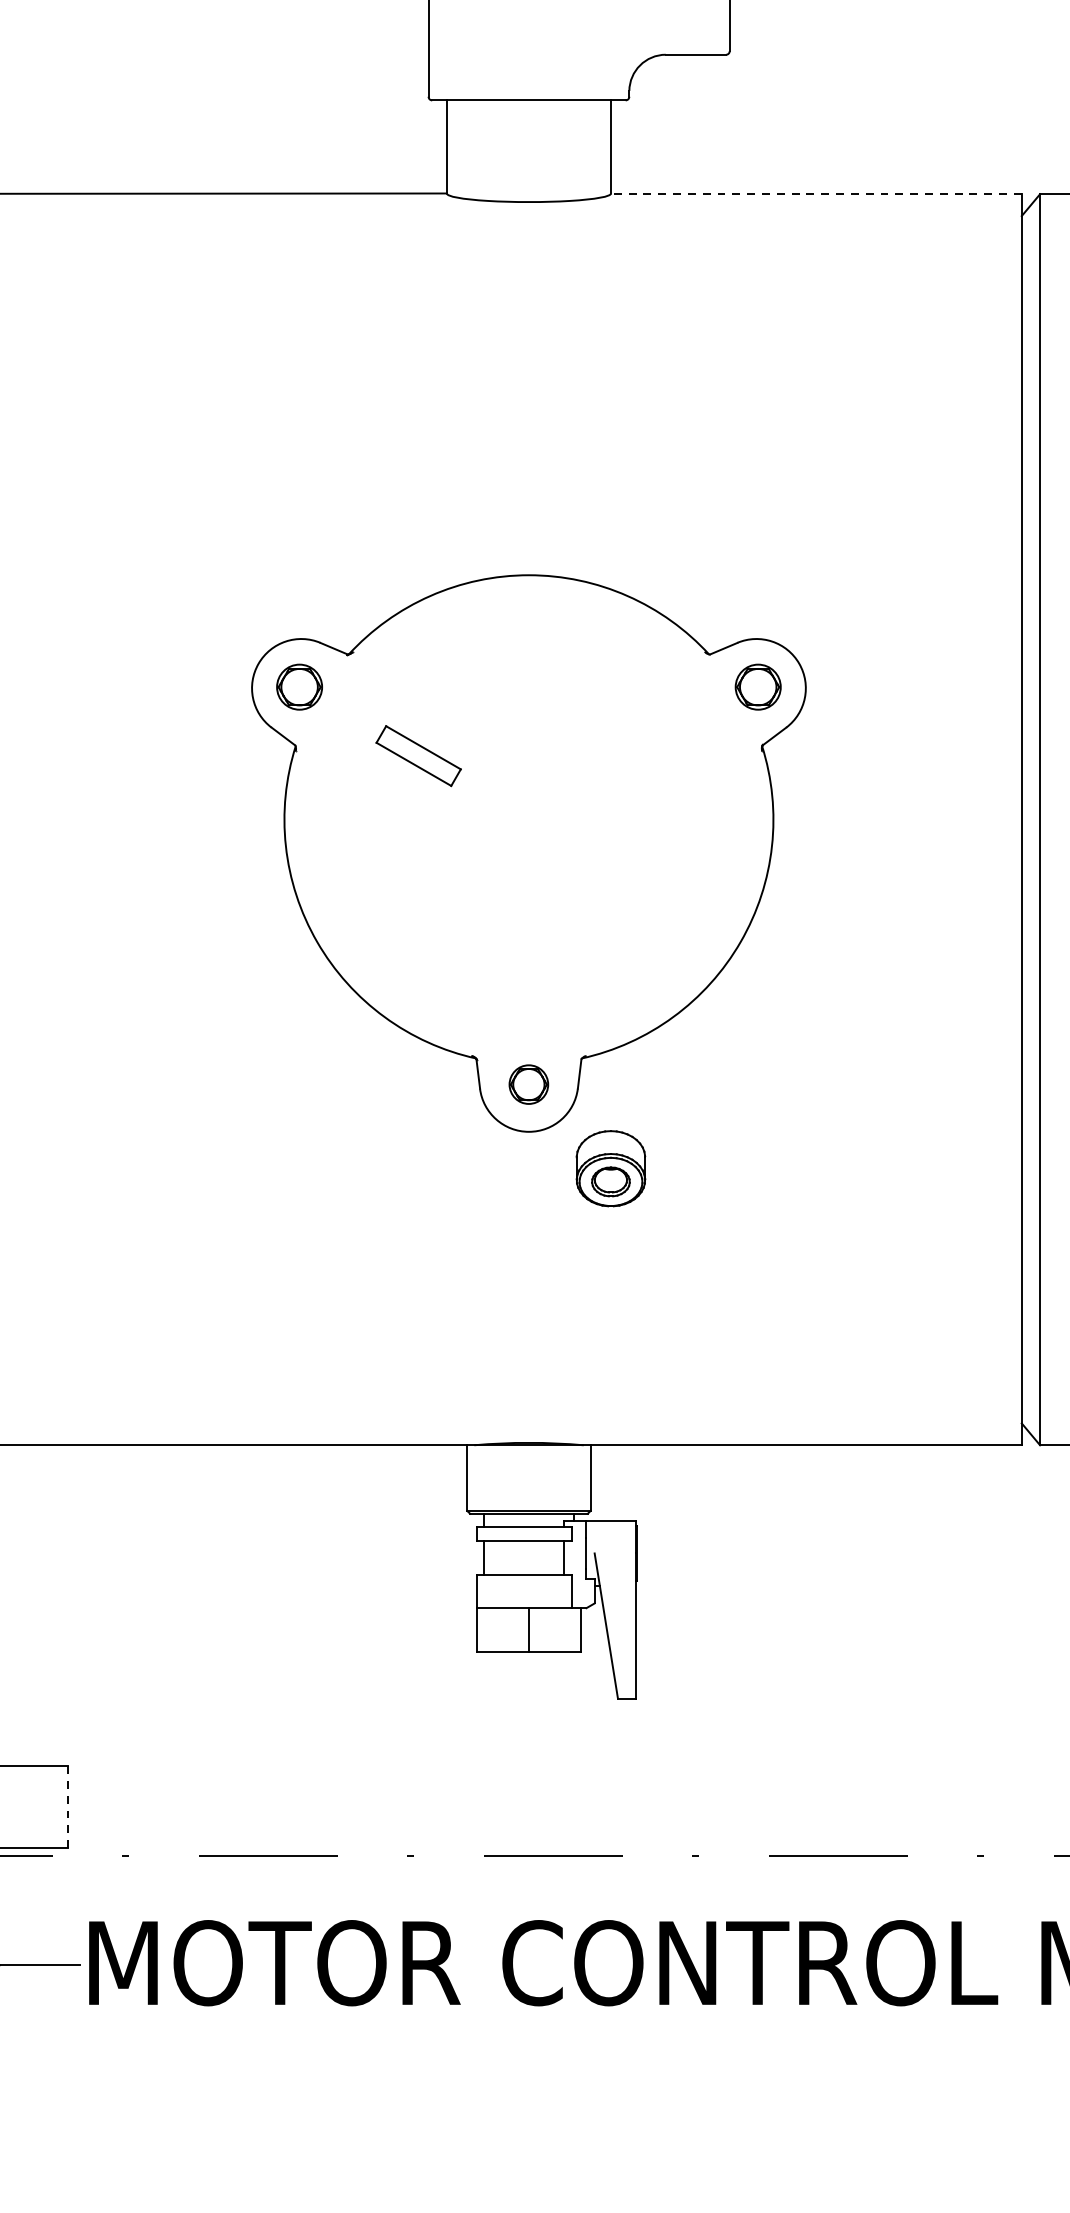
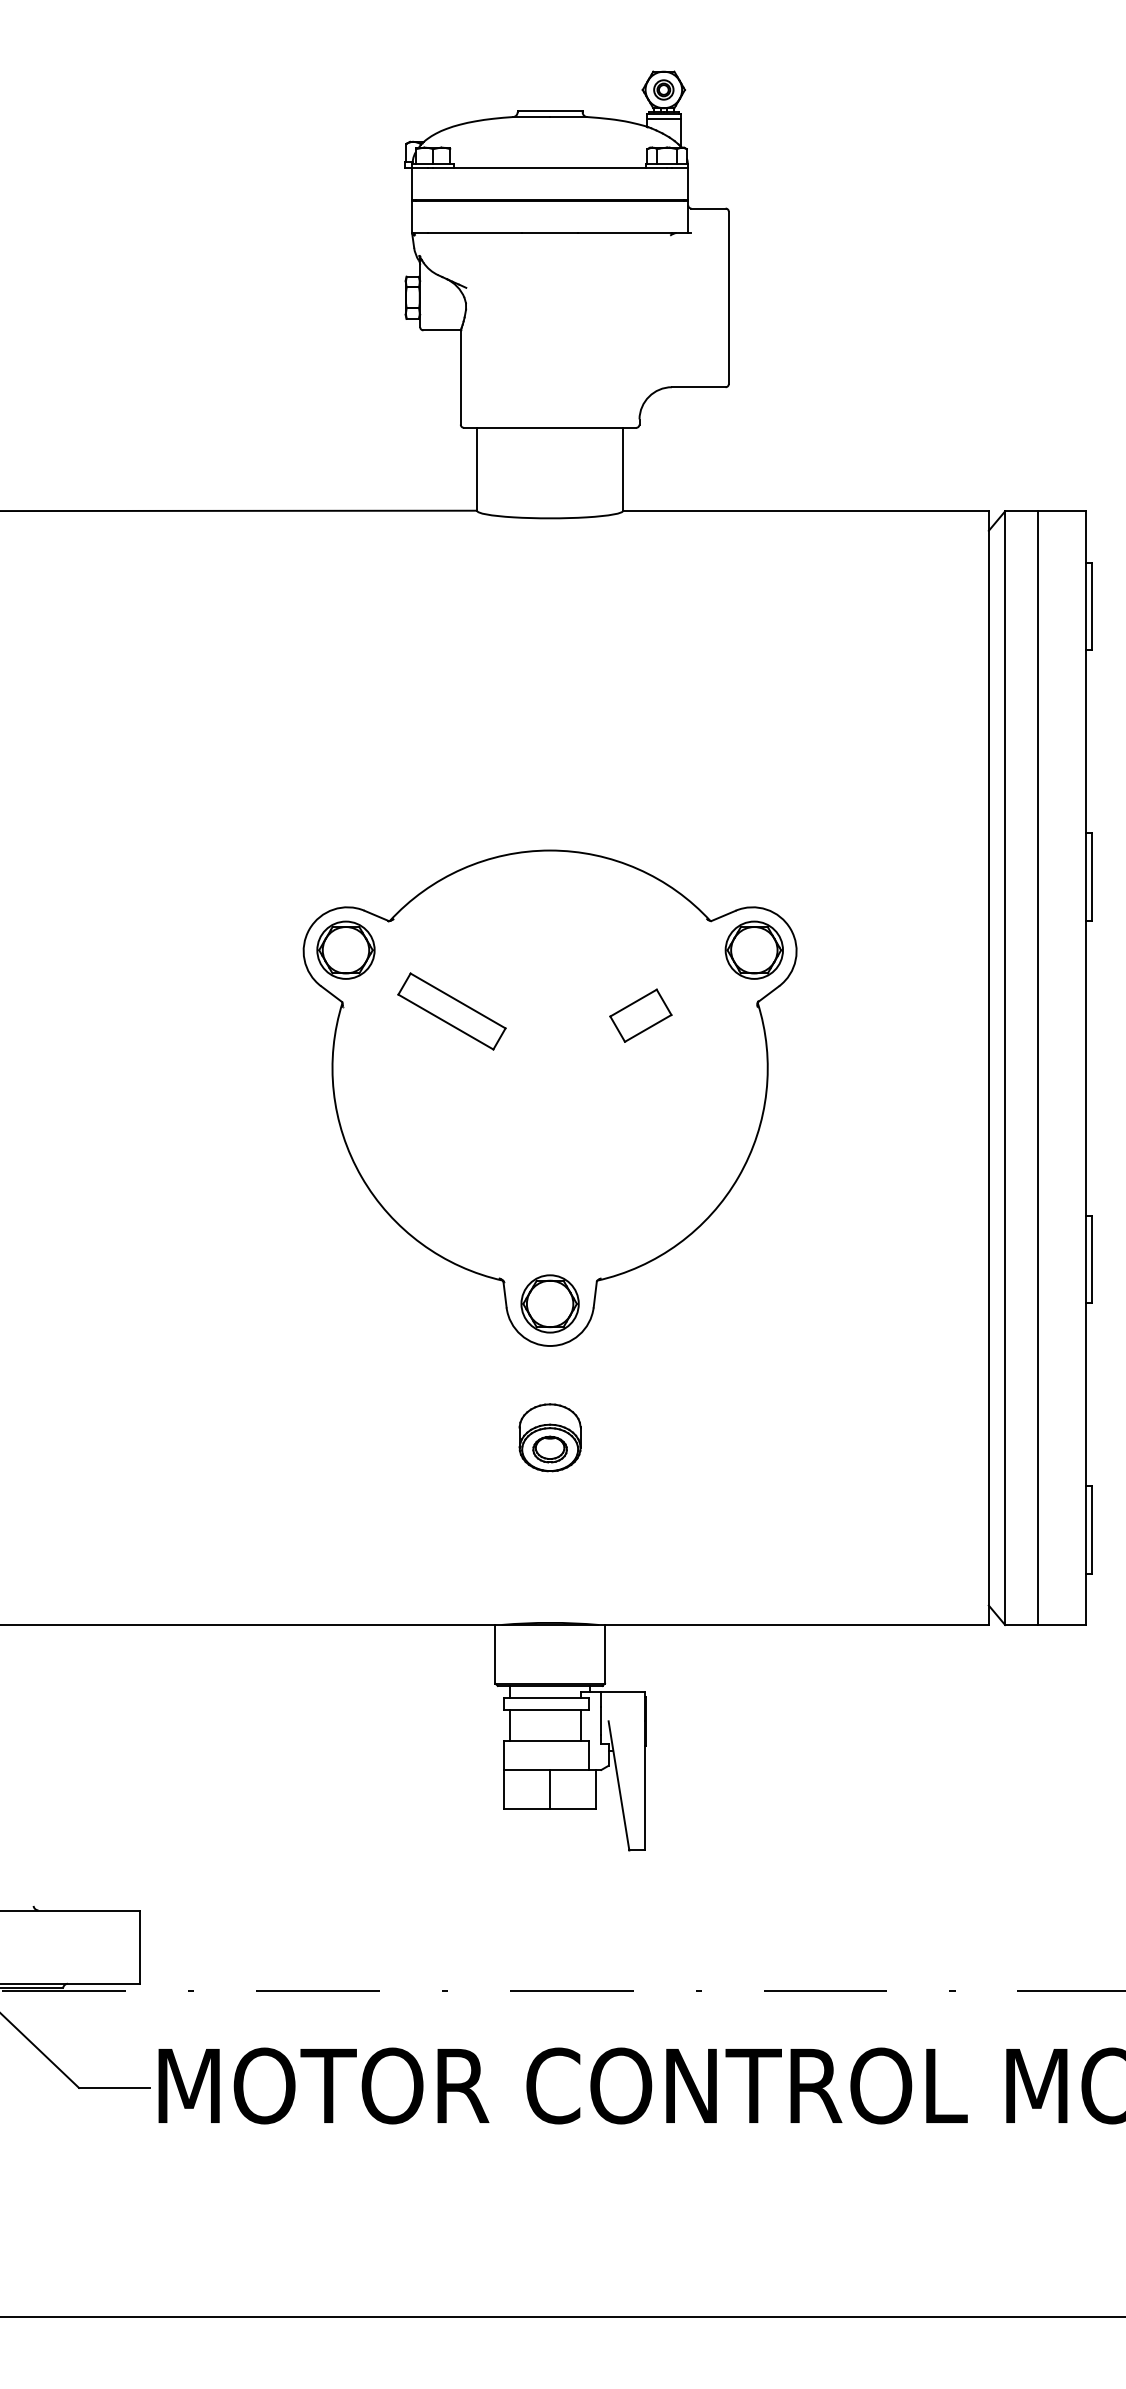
line: (815, 194) -> (805, 511), dashed -> solid
part: (299, 686) -> (345, 949), size x1.43
part: (757, 686) -> (753, 949), size x1.43
part: (418, 756) -> (451, 1011), size x1.43
part: (630, 760) -> (640, 1015), added
part: (528, 1084) -> (549, 1303), size x1.67
part: (610, 1168) -> (549, 1437), moved
line: (67, 1807) -> (139, 1947), dashed -> solid

